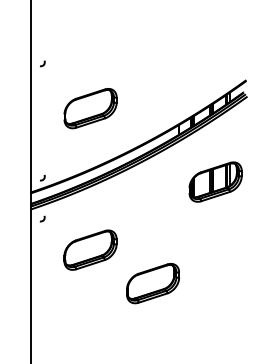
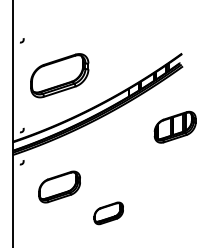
part: (90, 108) -> (59, 75), size x1.4
part: (215, 181) -> (175, 126), moved
part: (152, 283) -> (108, 213), size x0.7

